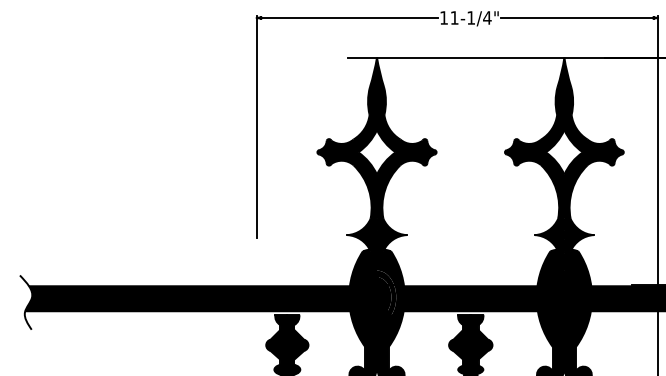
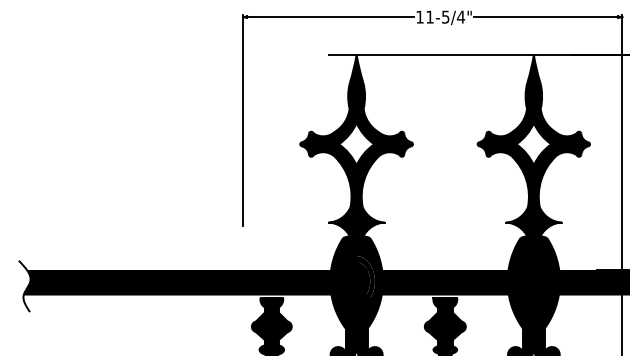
text: (470, 17) -> (445, 16), 11-1/4" -> 11-5/4"

